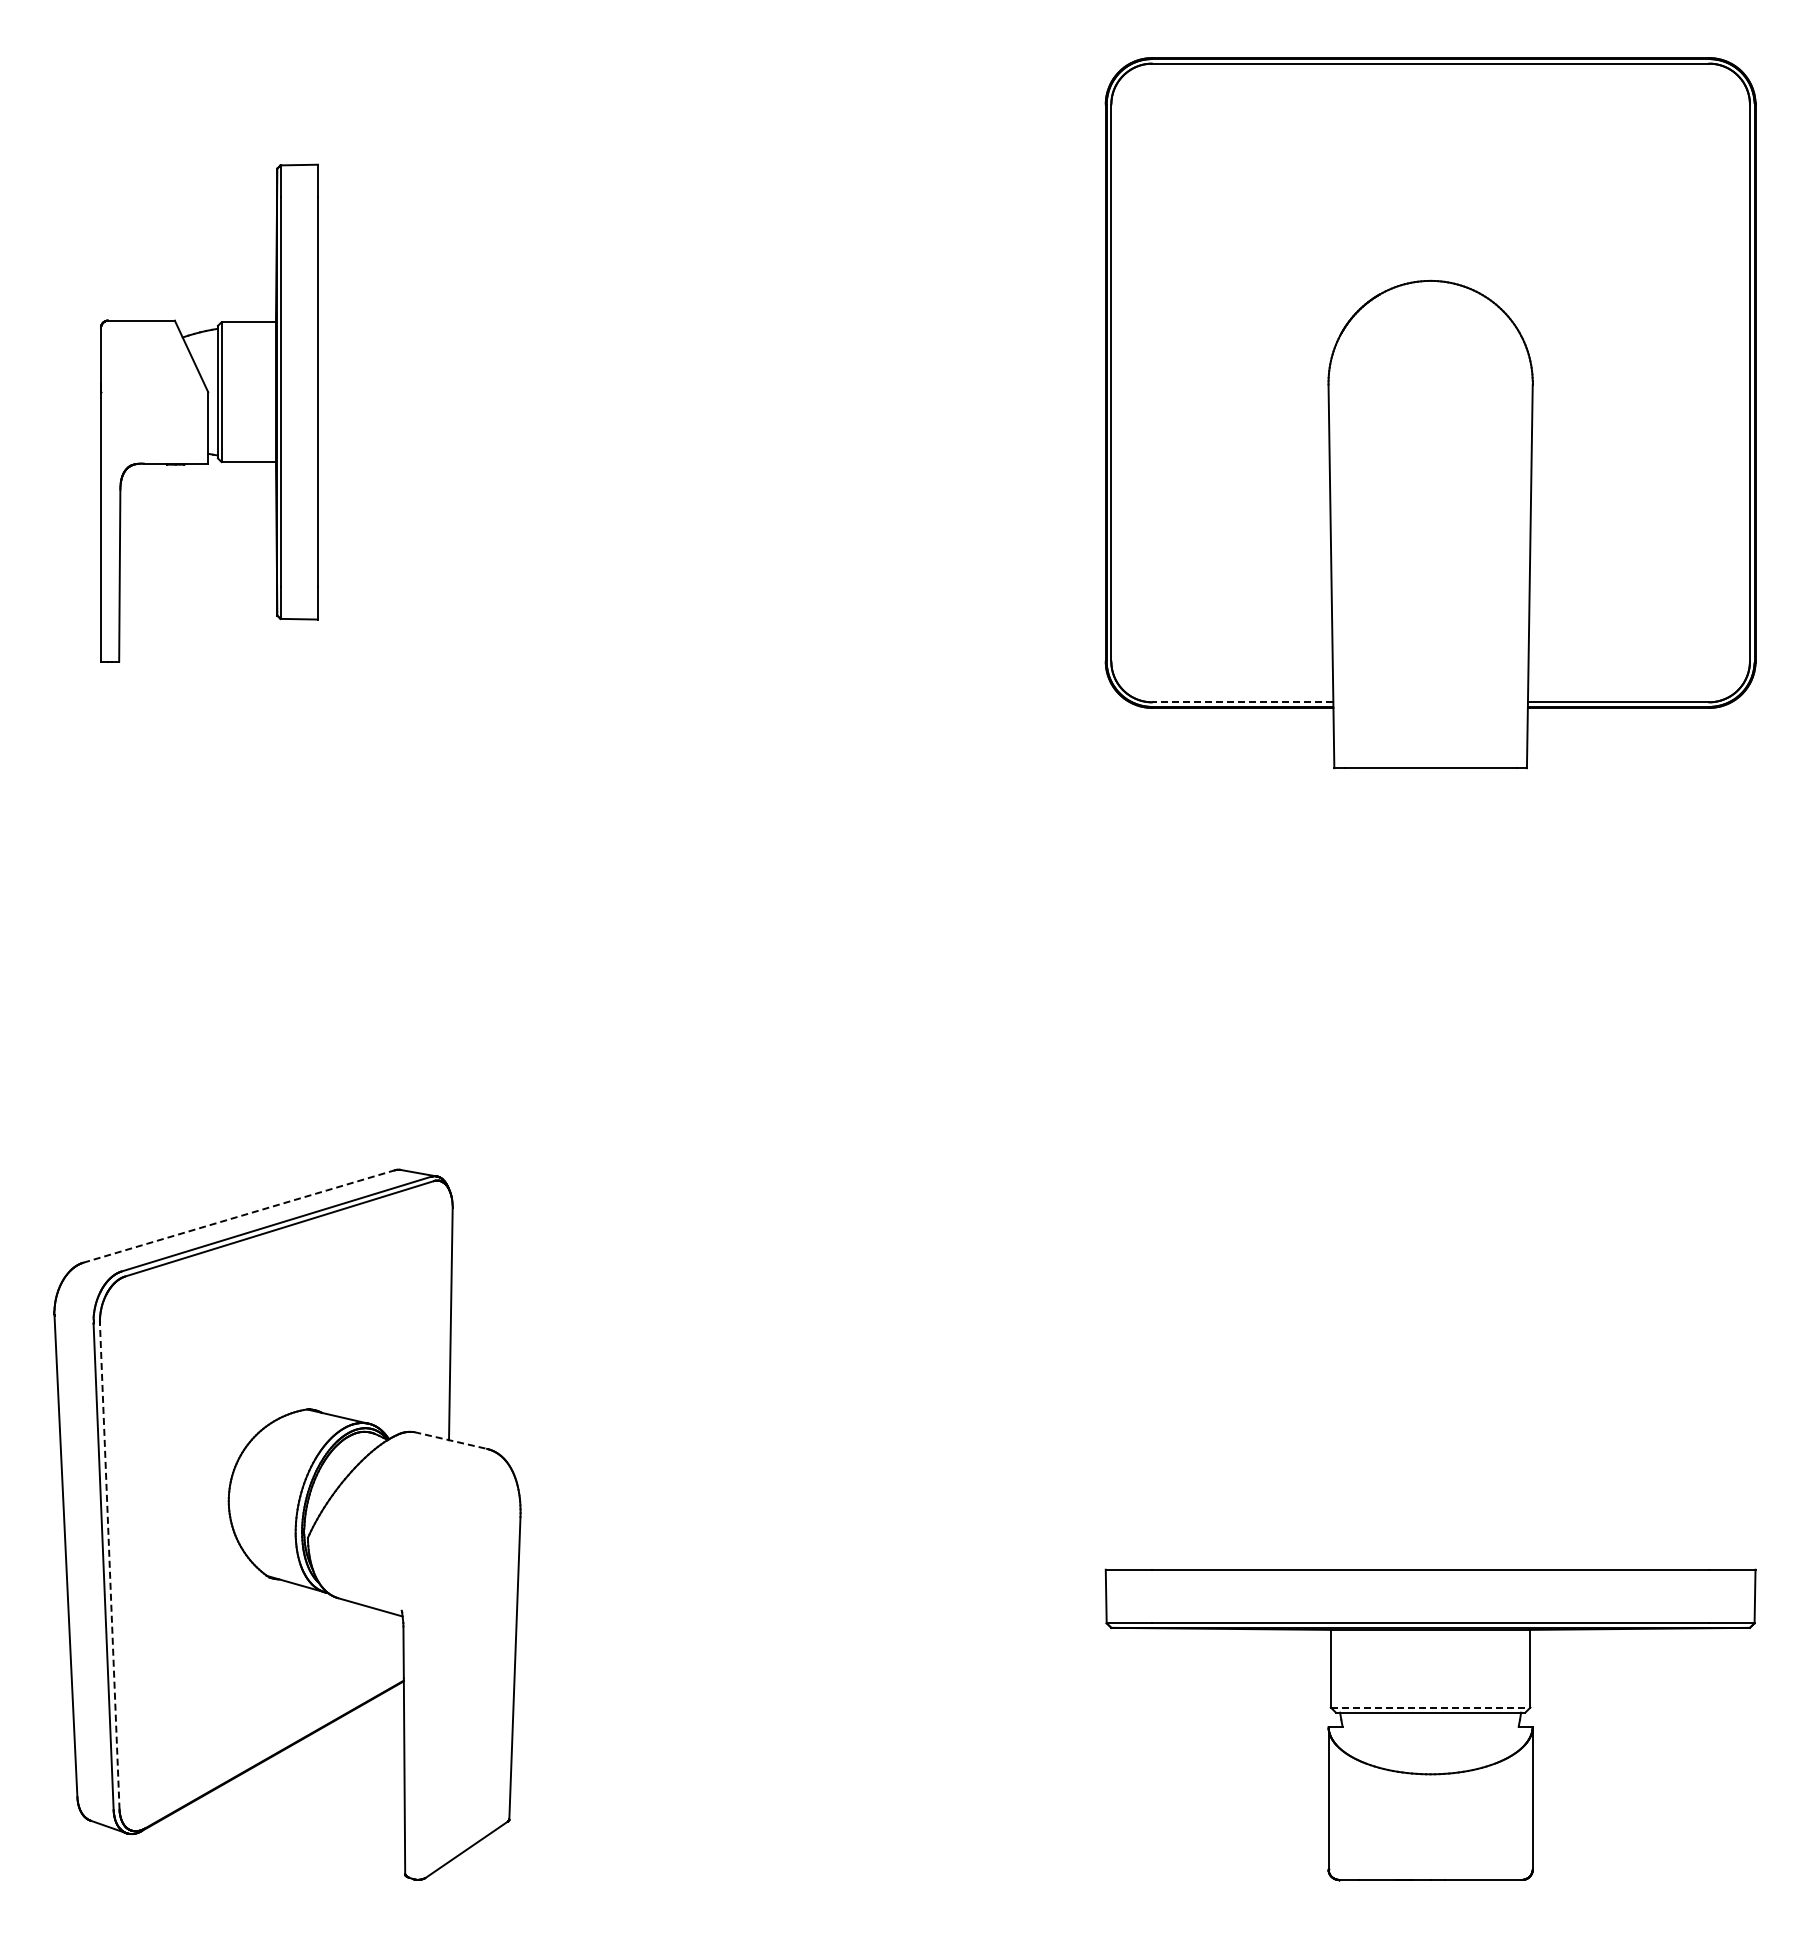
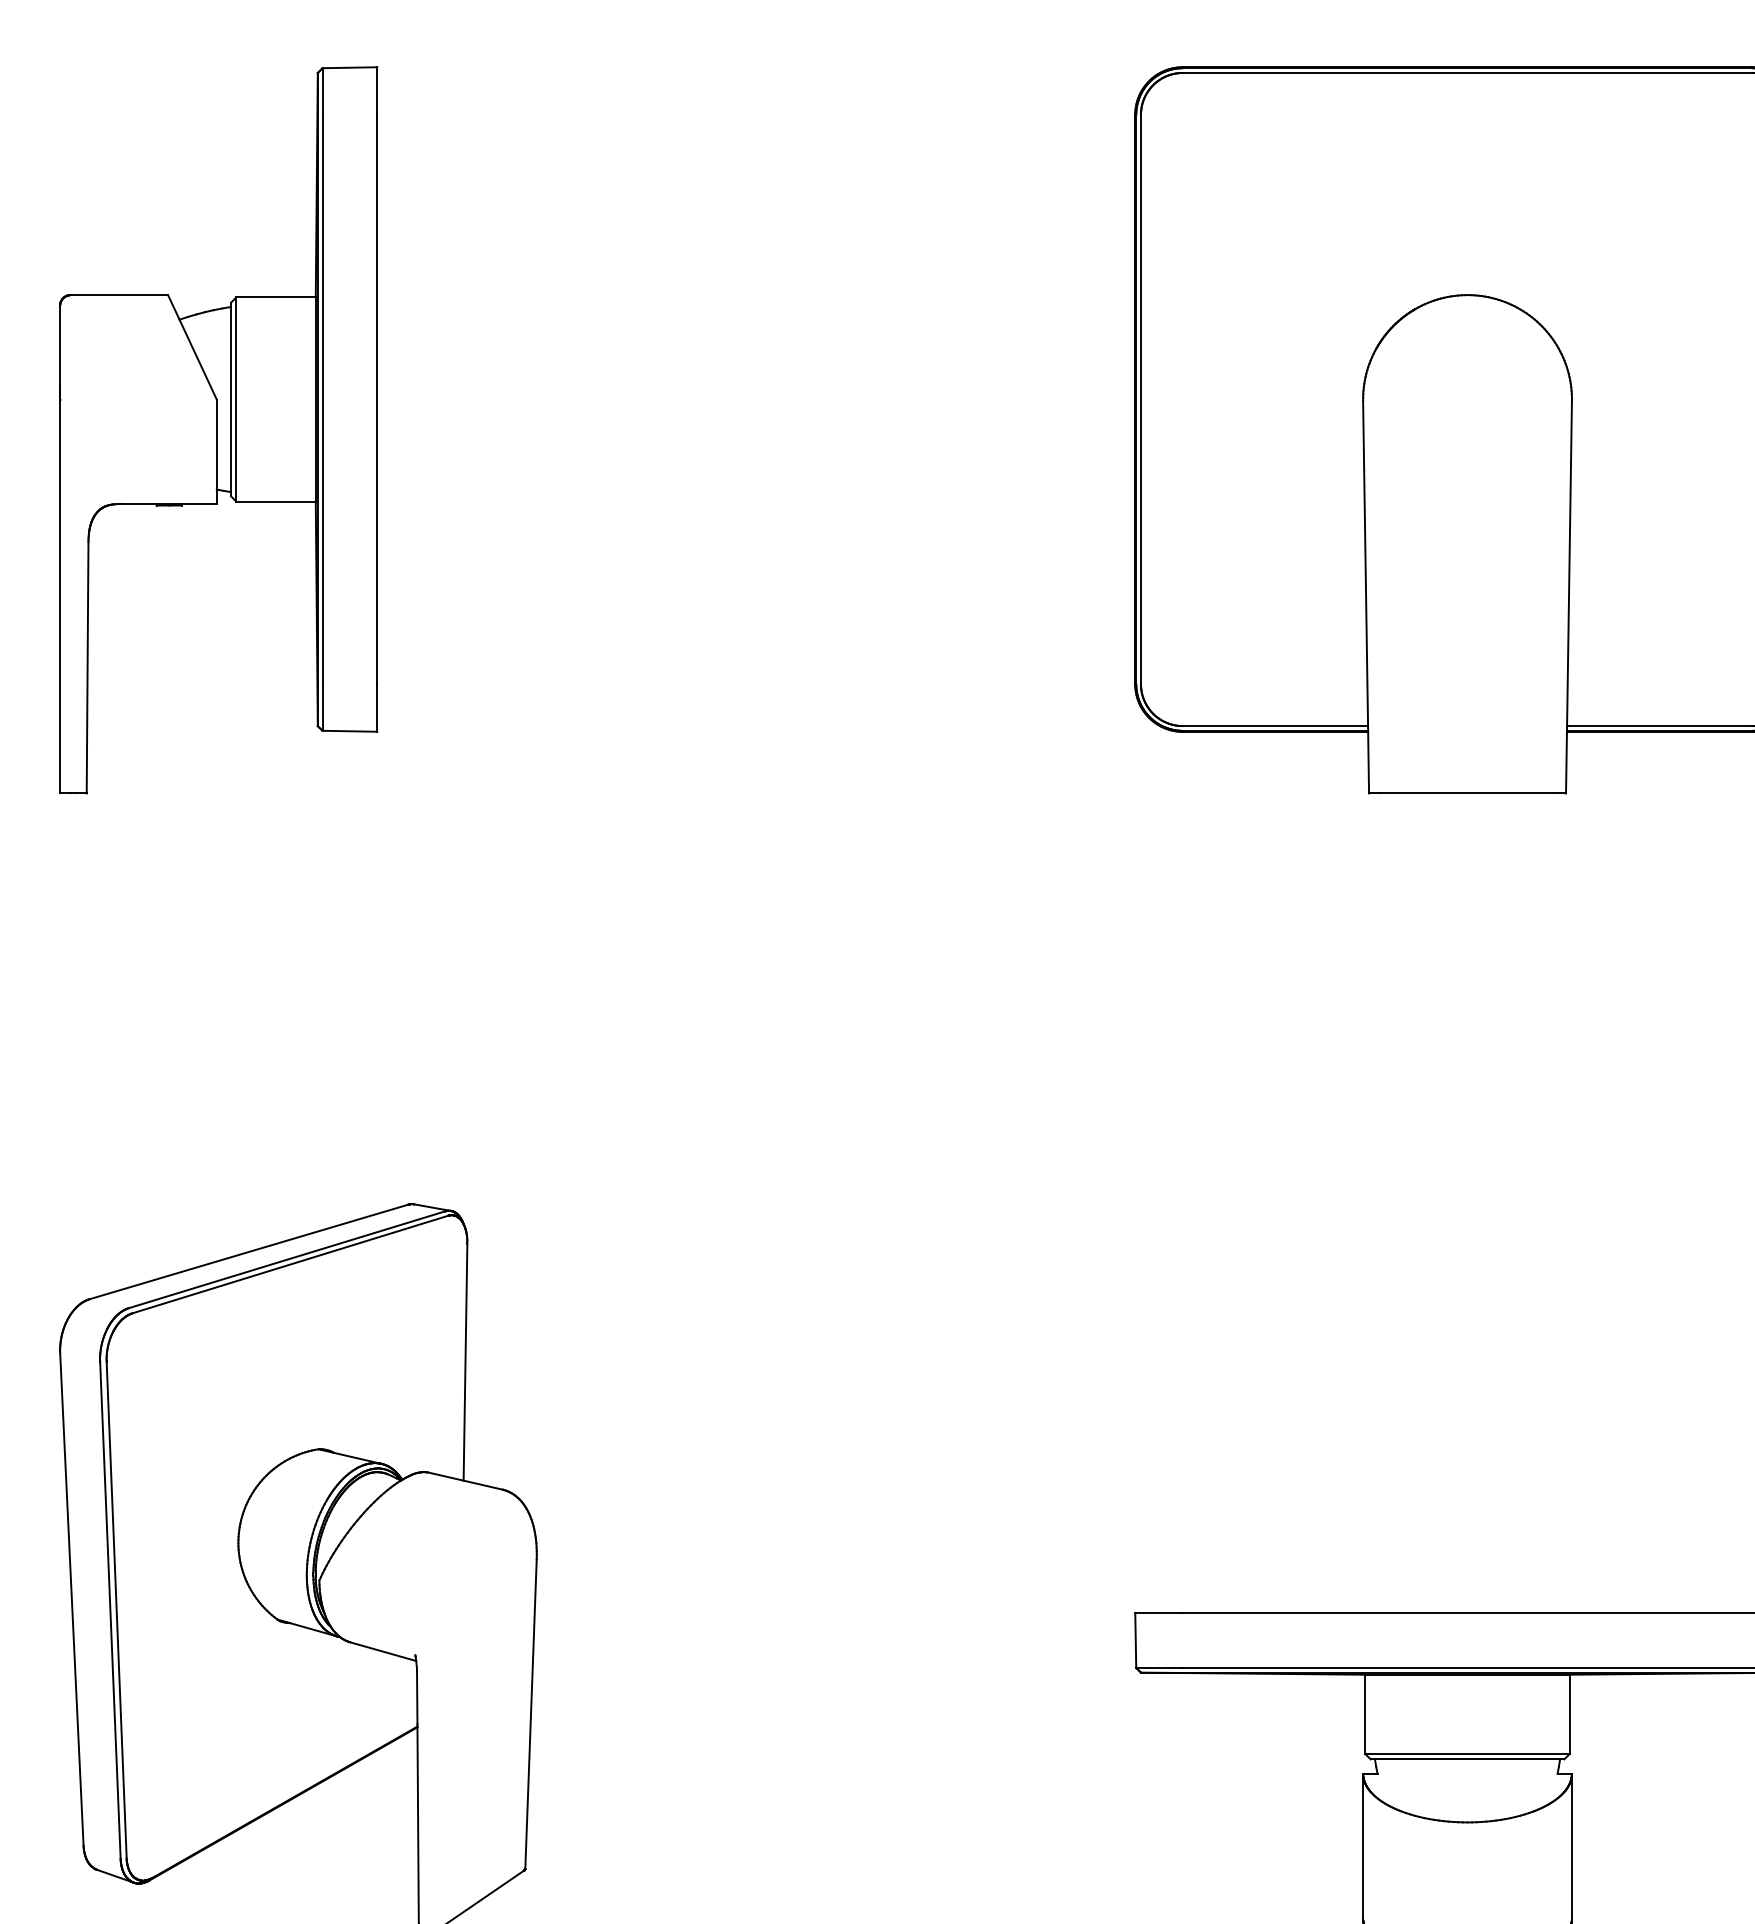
part: (209, 413) -> (218, 430), size x1.43
line: (1242, 702) -> (1275, 726), dashed -> solid
line: (238, 1216) -> (248, 1251), dashed -> solid
line: (451, 1440) -> (466, 1481), dashed -> solid
line: (109, 1566) -> (116, 1609), dashed -> solid
line: (1430, 1707) -> (1467, 1754), dashed -> solid

